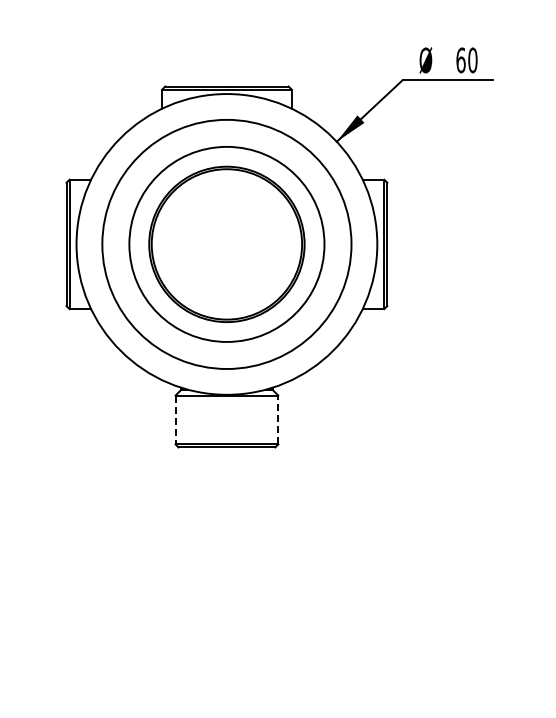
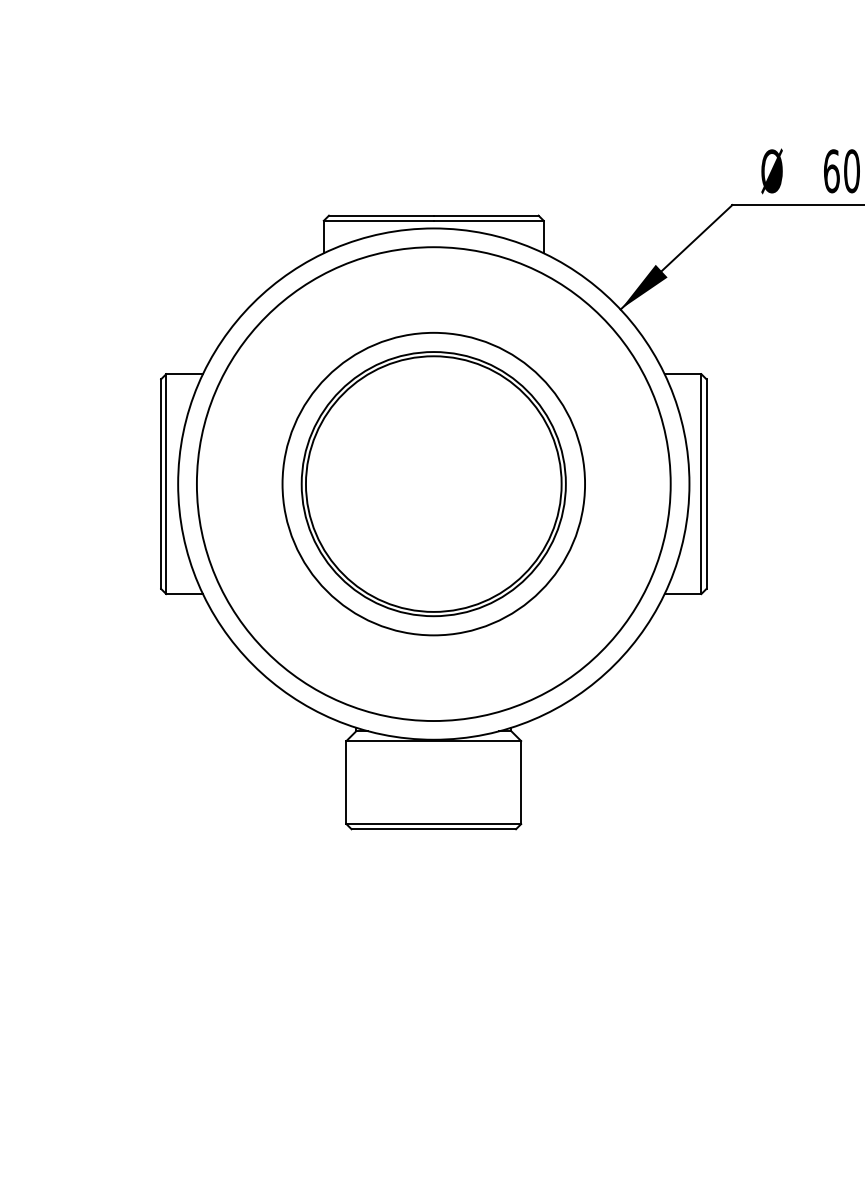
circle: (226, 244) -> (433, 484), size x0.71
circle: (226, 244) -> (433, 484), size x1.43
line: (278, 419) -> (521, 781), dashed -> solid
line: (175, 420) -> (346, 783), dashed -> solid

